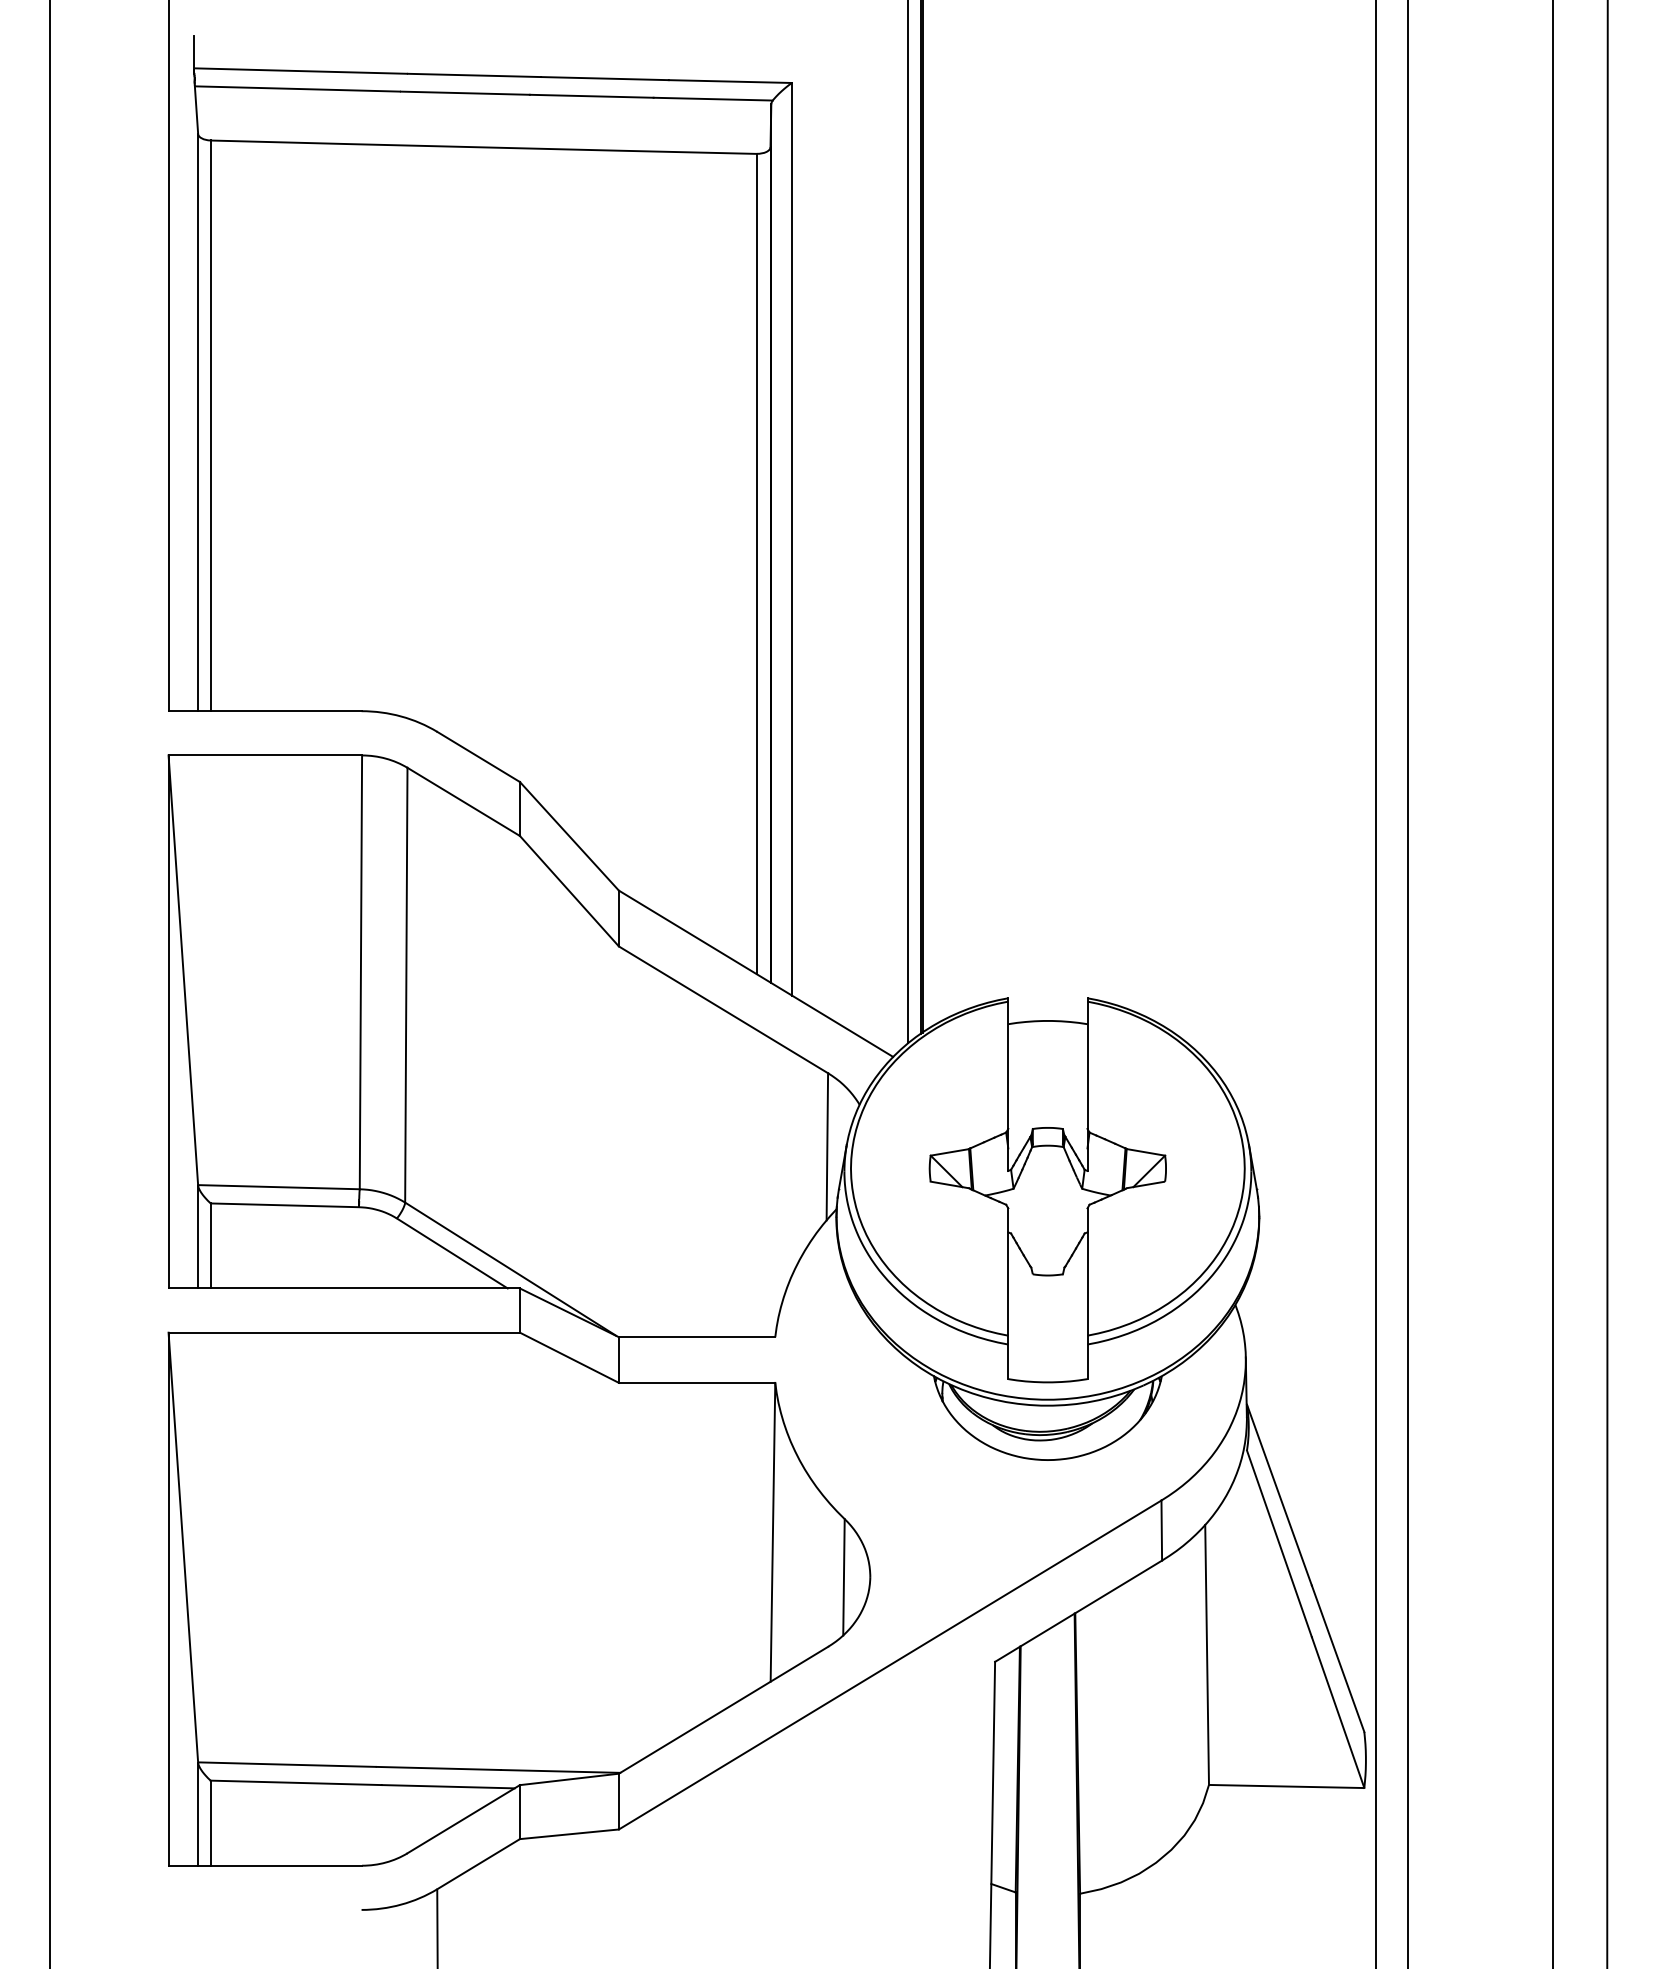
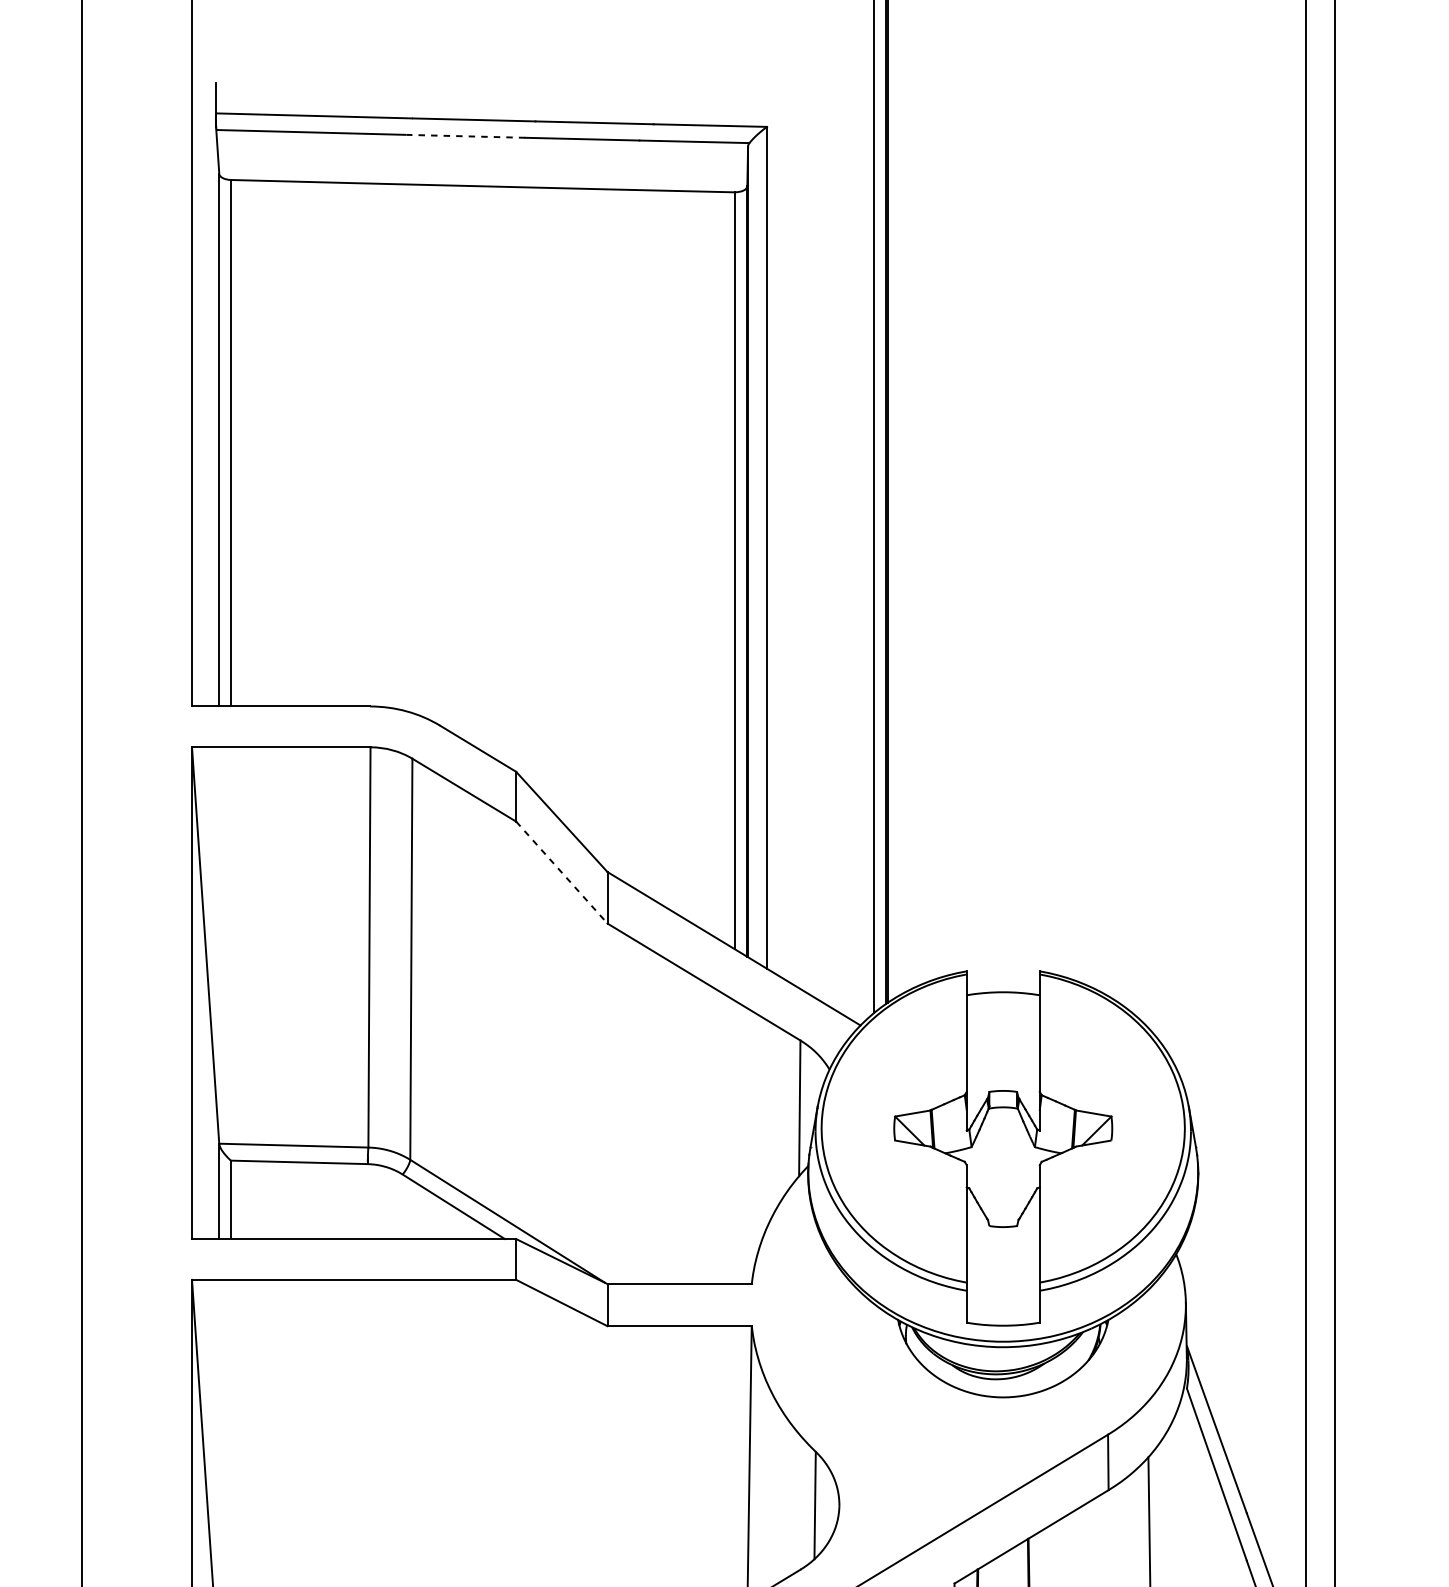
line: (464, 93) -> (465, 136), solid -> dashed
line: (569, 891) -> (561, 872), solid -> dashed

